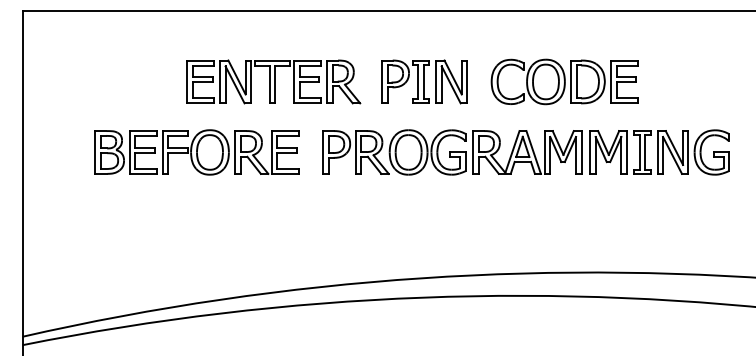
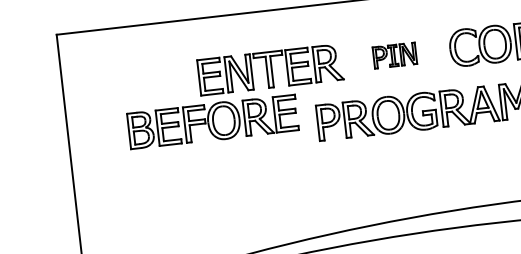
part: (424, 81) -> (394, 55), size x0.6
part: (196, 152) -> (212, 122), moved

